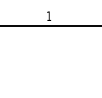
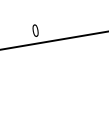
text: (49, 16) -> (36, 30), 1 -> 0

